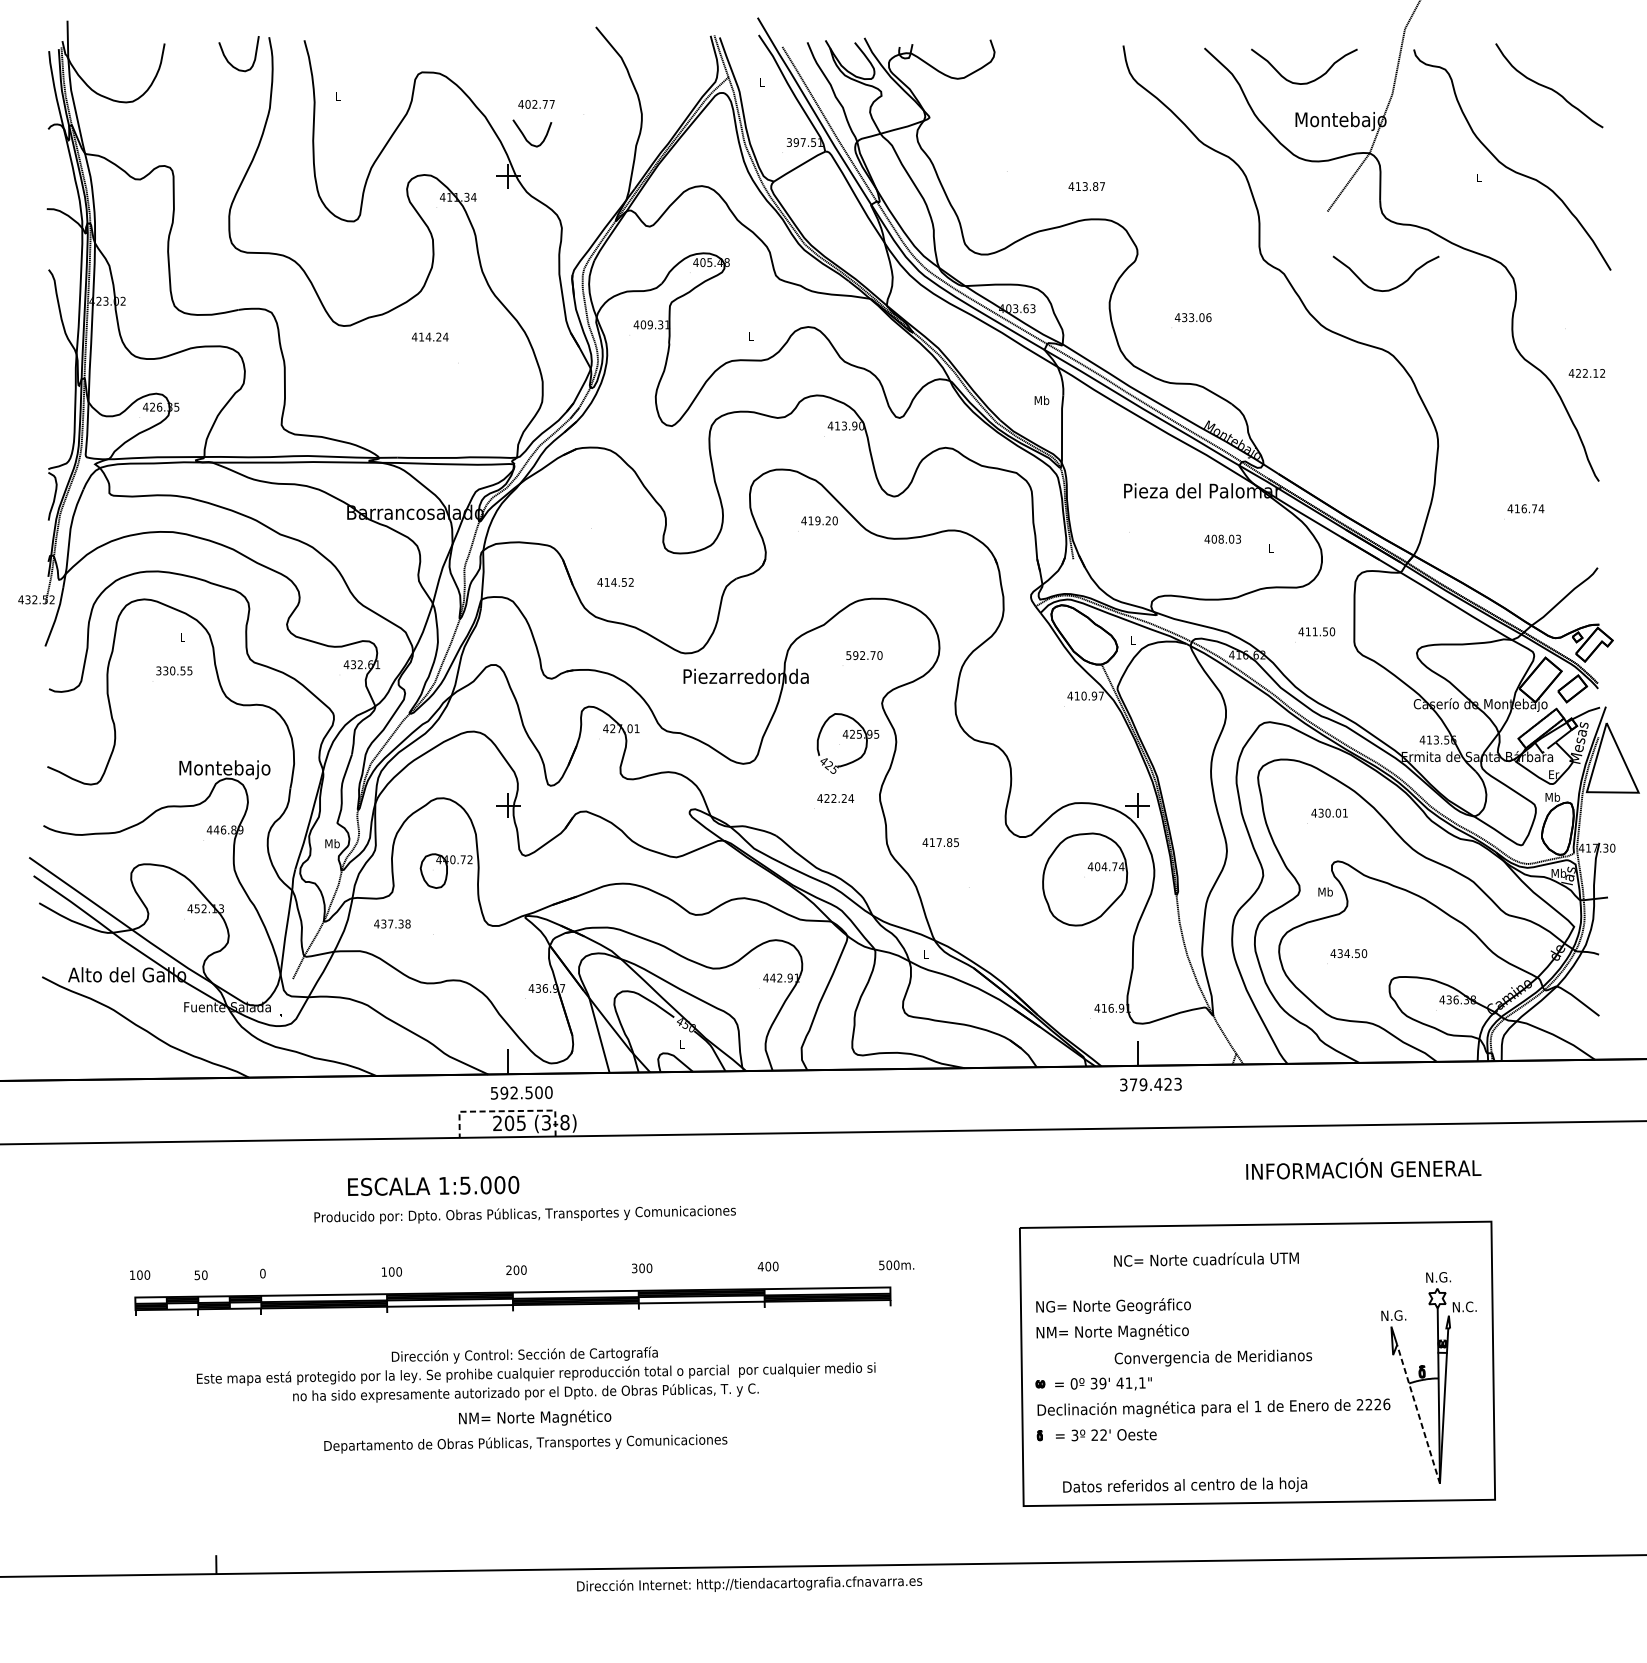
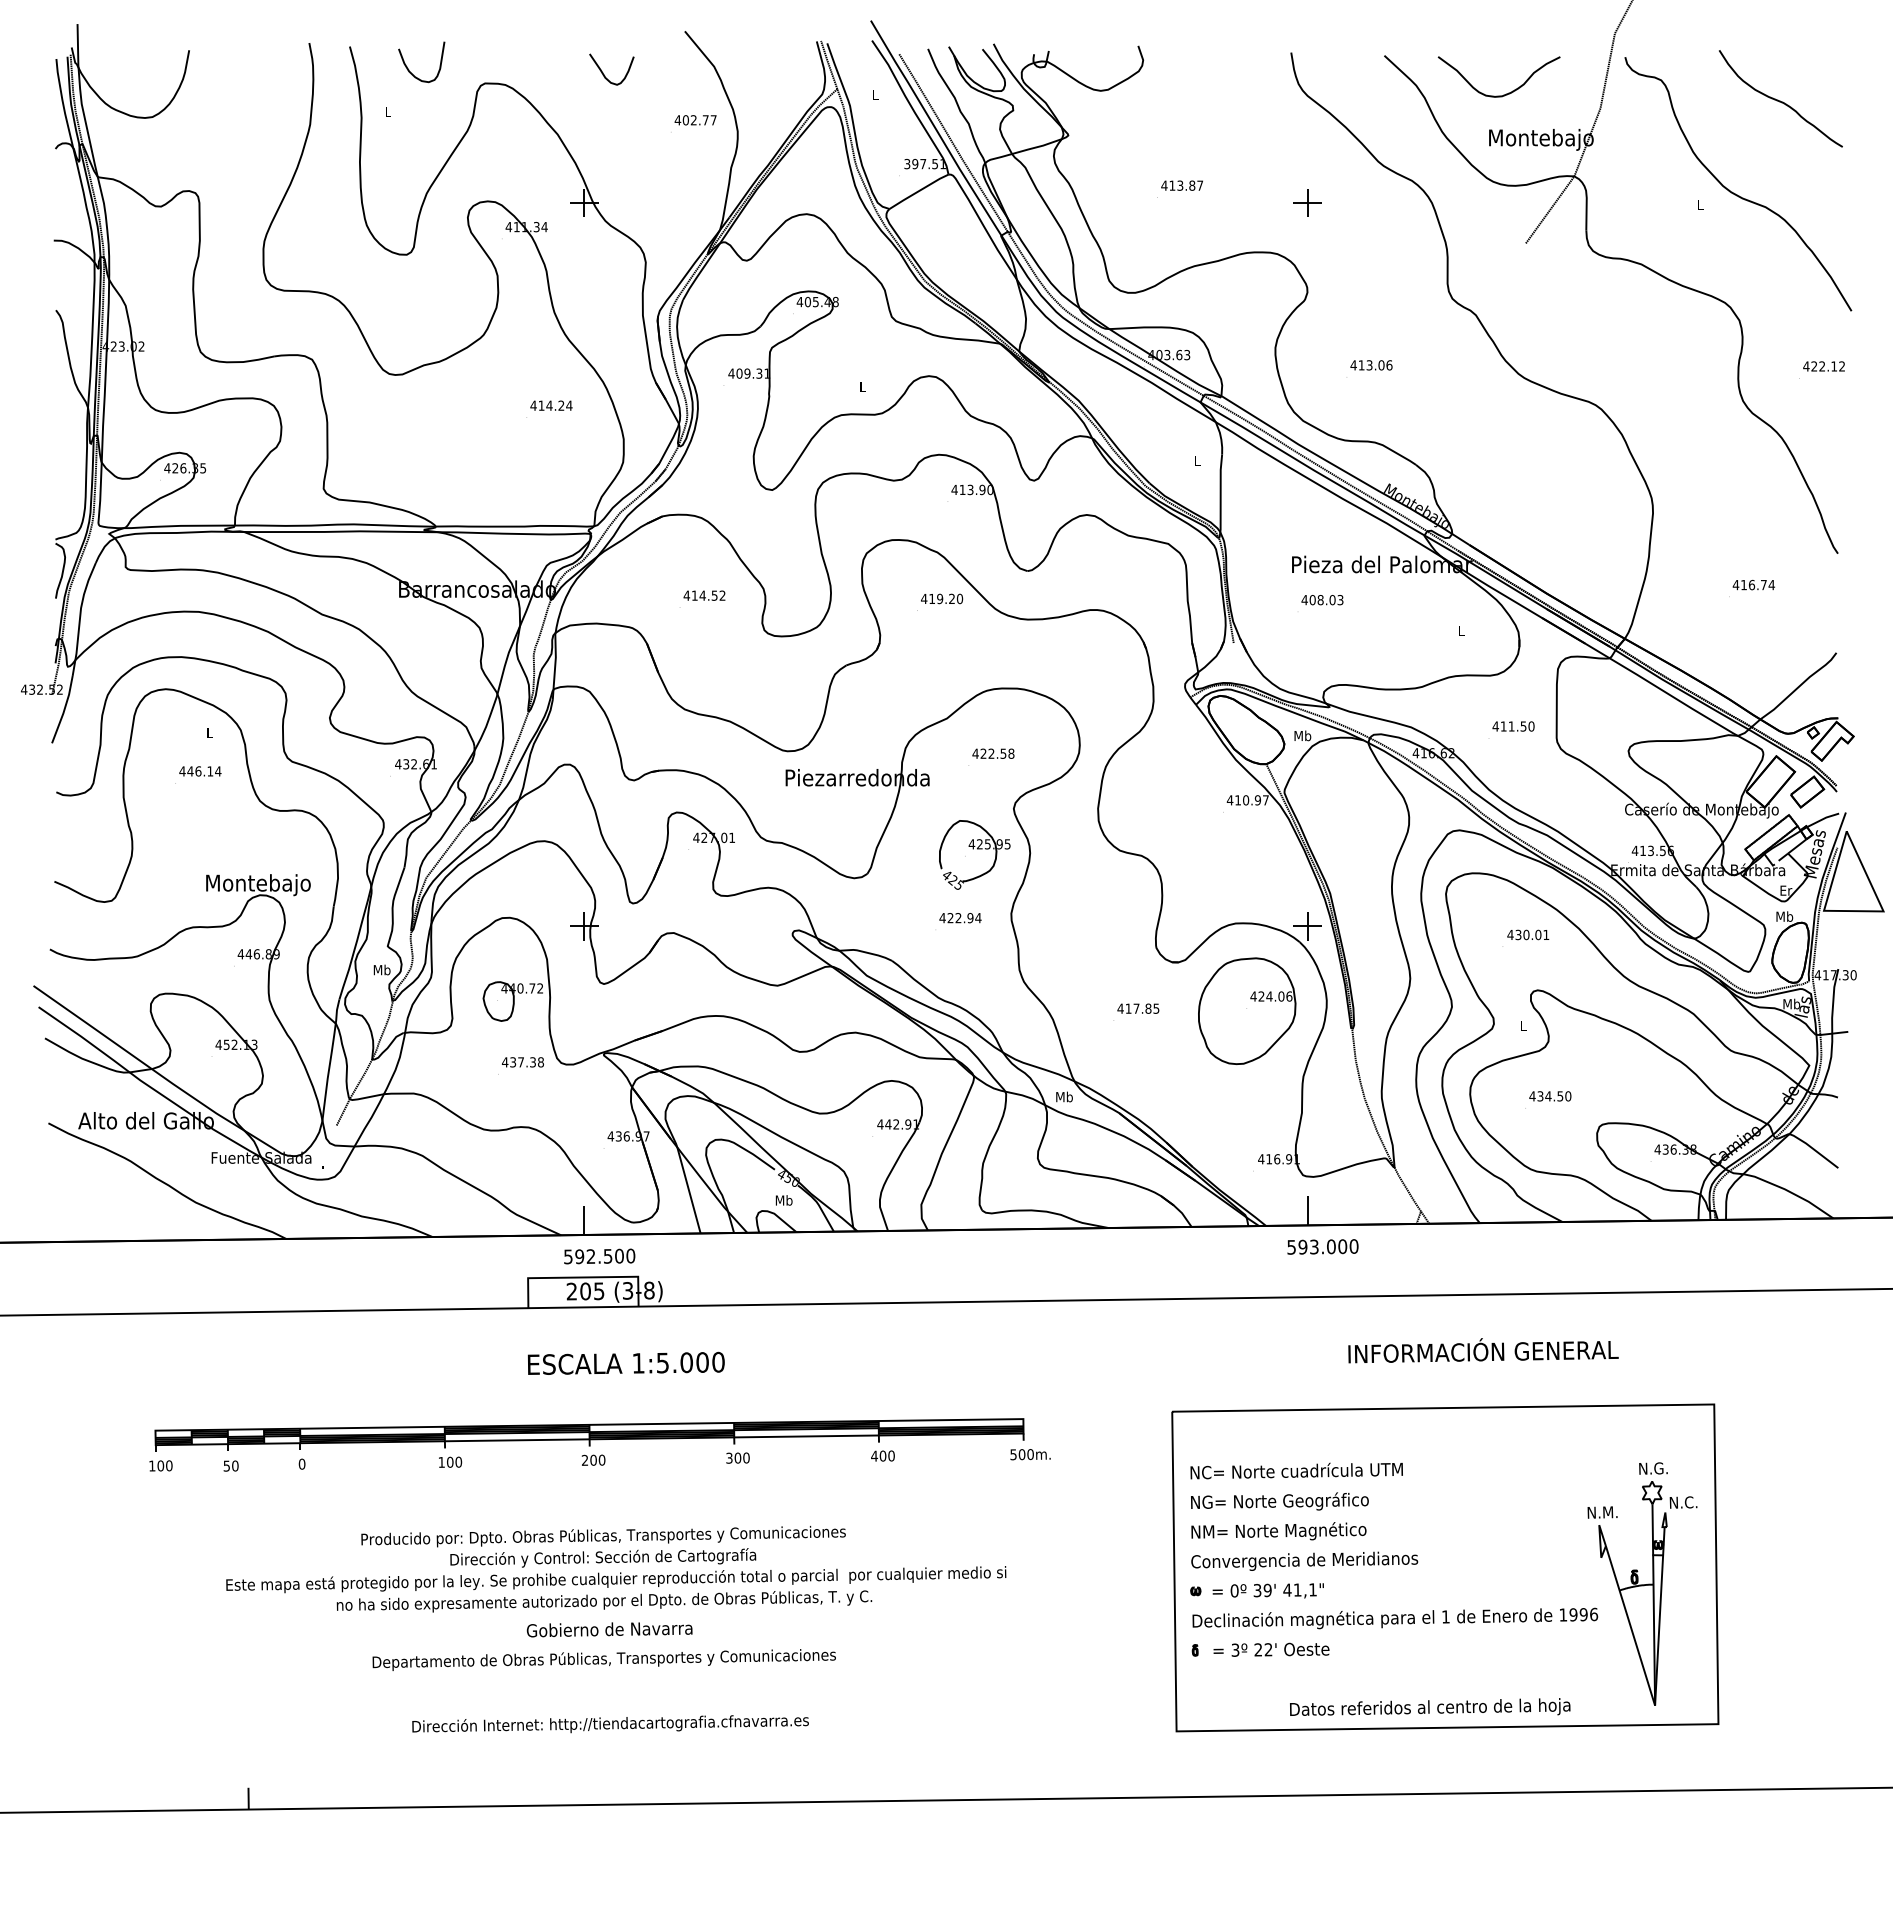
curve: (228, 60) -> (409, 69), moved
text: (536, 104) -> (695, 120), moved
curve: (526, 138) -> (605, 75), moved
part: (1137, 175) -> (1307, 202), added
text: (1086, 186) -> (1181, 185), moved
curve: (1389, 289) -> (1597, 332), removed
text: (1184, 317) -> (1361, 365), 433.06 -> 413.06
text: (430, 336) -> (551, 405), moved
text: (1586, 373) -> (1823, 366), moved
text: (1041, 400) -> (1197, 460), Mb -> L
text: (1222, 539) -> (1322, 600), moved
text: (615, 582) -> (704, 595), moved
text: (1133, 639) -> (1302, 735), L -> Mb
text: (864, 655) -> (993, 753), 592.70 -> 422.58
text: (174, 670) -> (200, 771), 330.55 -> 446.14
text: (844, 798) -> (970, 918), 422.24 -> 422.94
text: (940, 842) -> (1138, 1008), moved
text: (1109, 866) -> (1275, 996), 404.74 -> 424.06
text: (1325, 891) -> (1523, 1025), Mb -> L
text: (391, 924) -> (522, 1062), moved
text: (926, 953) -> (1064, 1096), L -> Mb
text: (681, 1044) -> (783, 1200), L -> Mb
text: (1150, 1084) -> (1322, 1246), 379.423 -> 593.000
line: (506, 1111) -> (582, 1277), dashed -> solid
text: (1363, 1168) -> (1483, 1350), moved
text: (432, 1185) -> (625, 1362), moved
text: (525, 1214) -> (603, 1536), moved
text: (1206, 1259) -> (1296, 1470), moved
part: (512, 1300) -> (589, 1434), moved
text: (1400, 1315) -> (1609, 1512), N.G. -> N.M.
text: (1213, 1357) -> (1304, 1560), moved
text: (1368, 1404) -> (1573, 1614), 2226 -> 1996
line: (1418, 1413) -> (1630, 1625), dashed -> solid
text: (534, 1417) -> (614, 1629), NM= Norte Magnético -> Gobierno de Navarra
text: (1185, 1484) -> (1430, 1706), moved
text: (749, 1584) -> (610, 1724), moved

